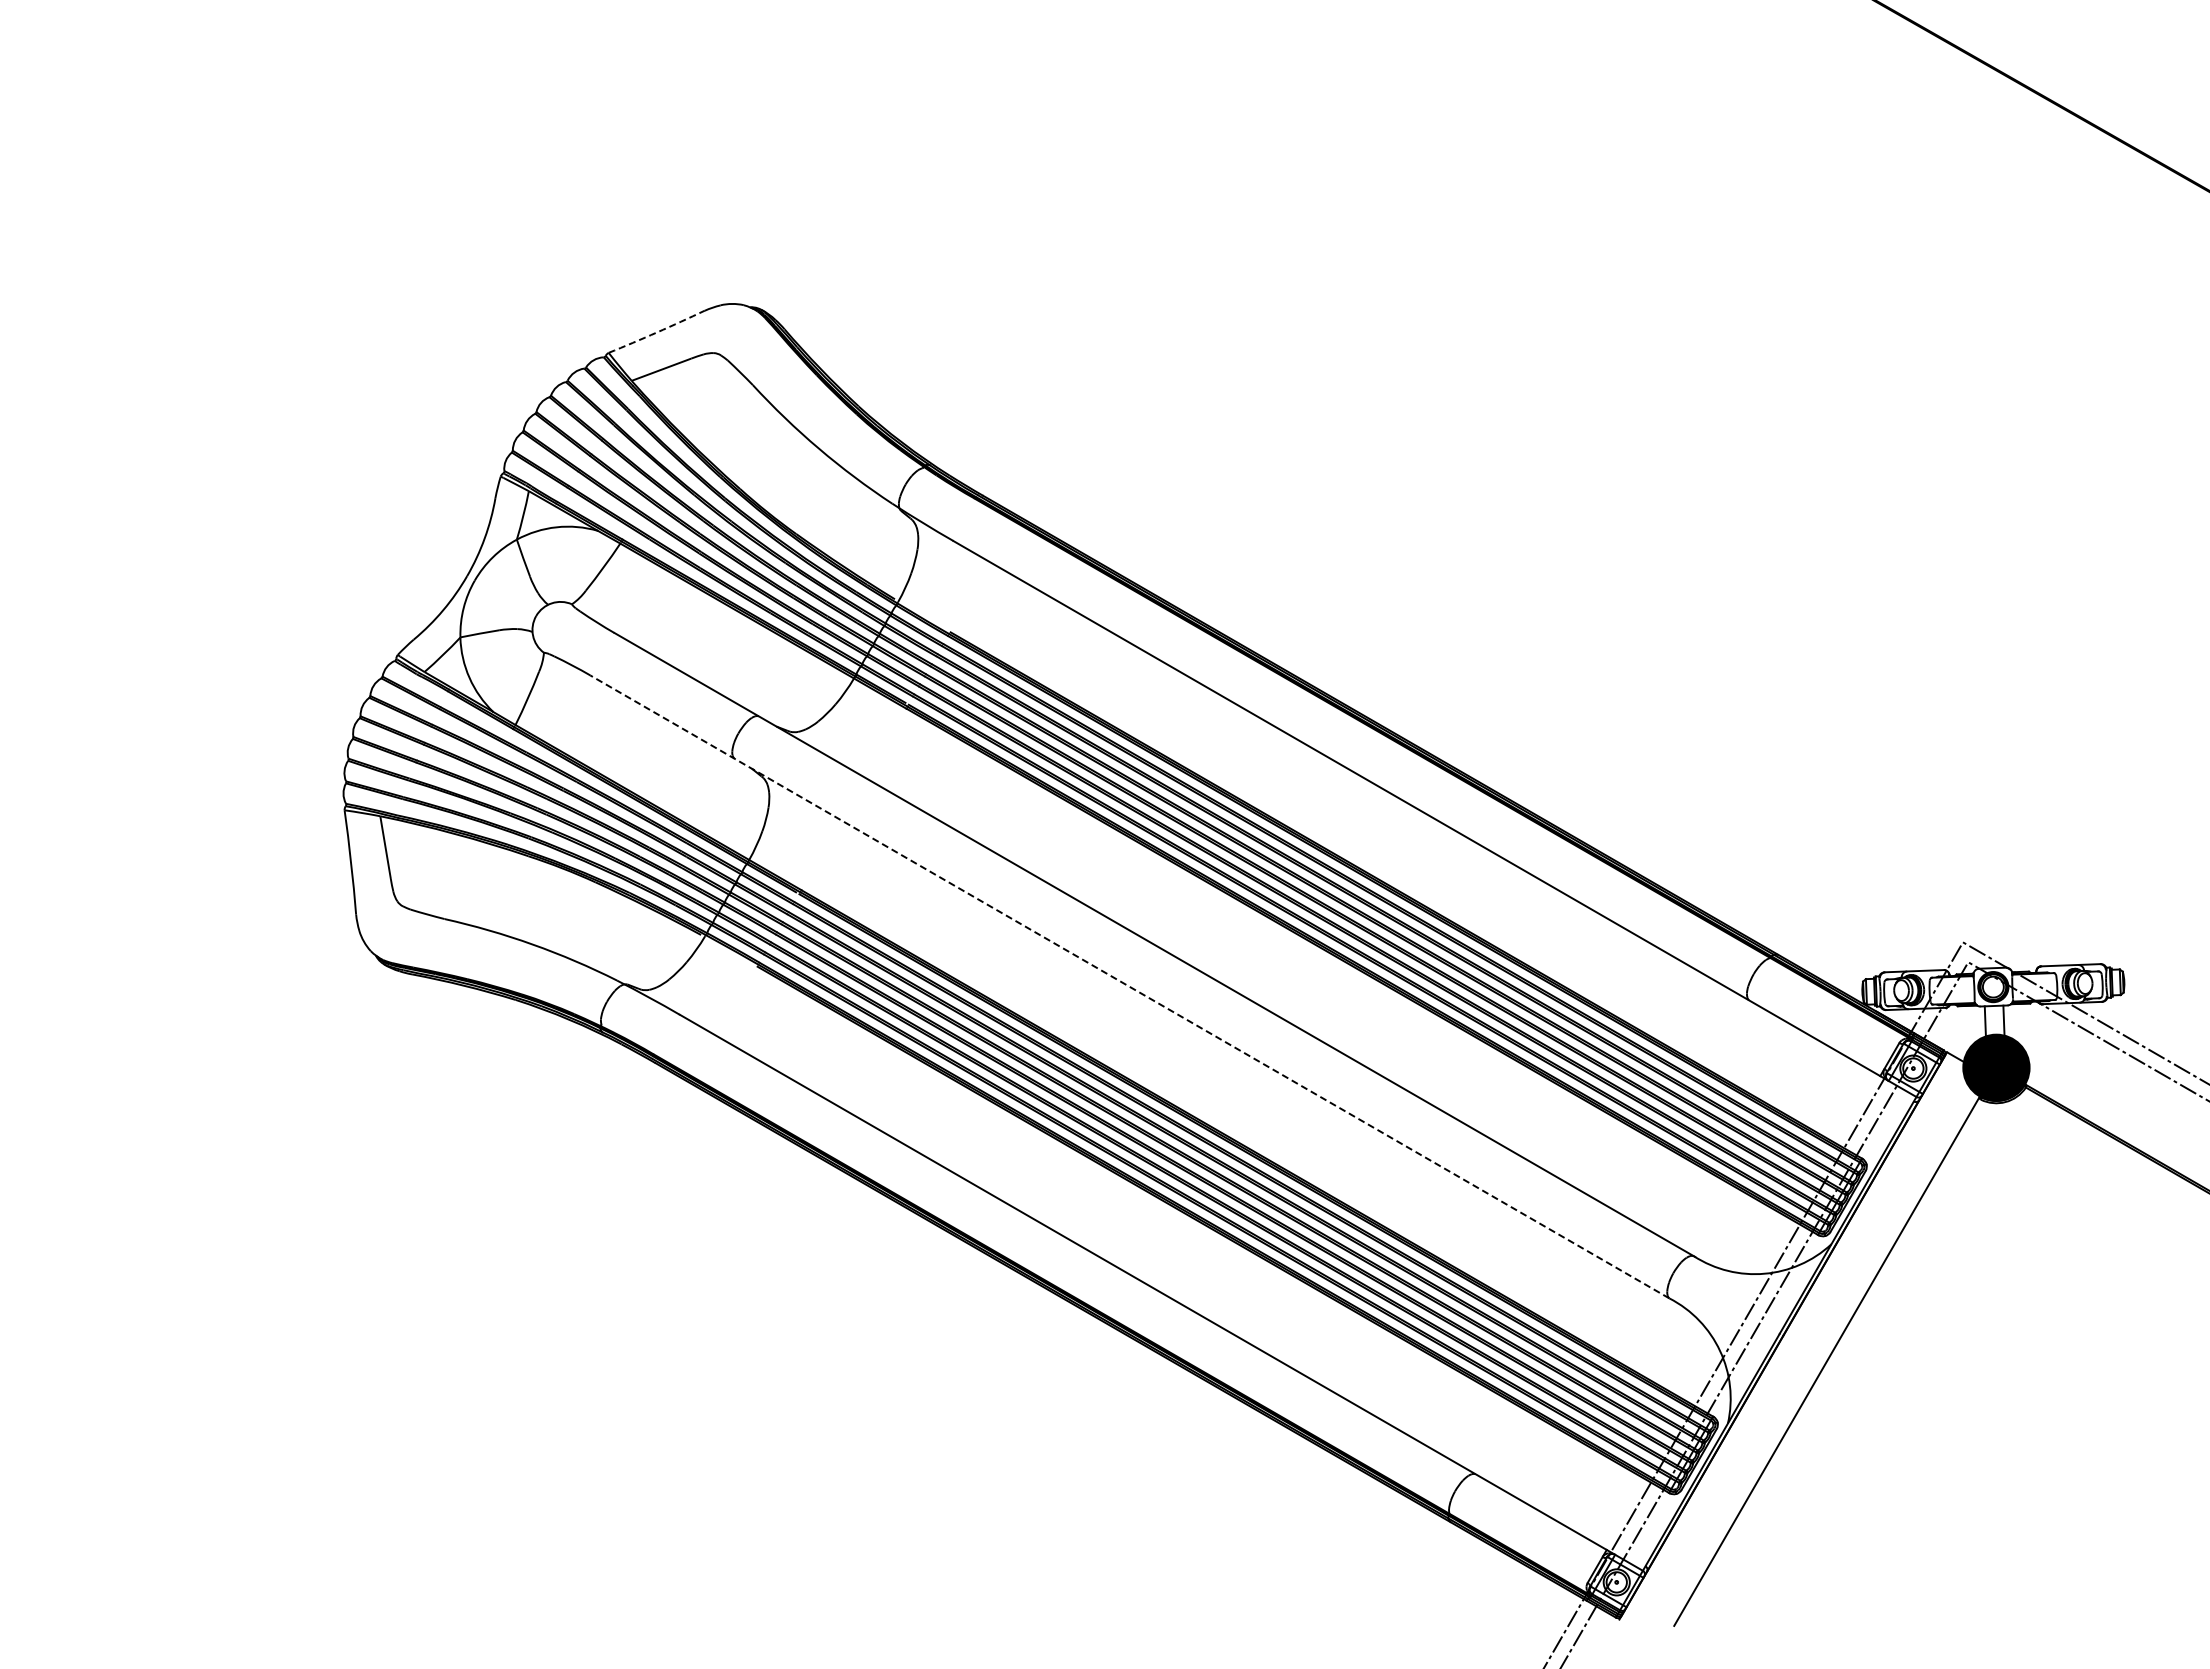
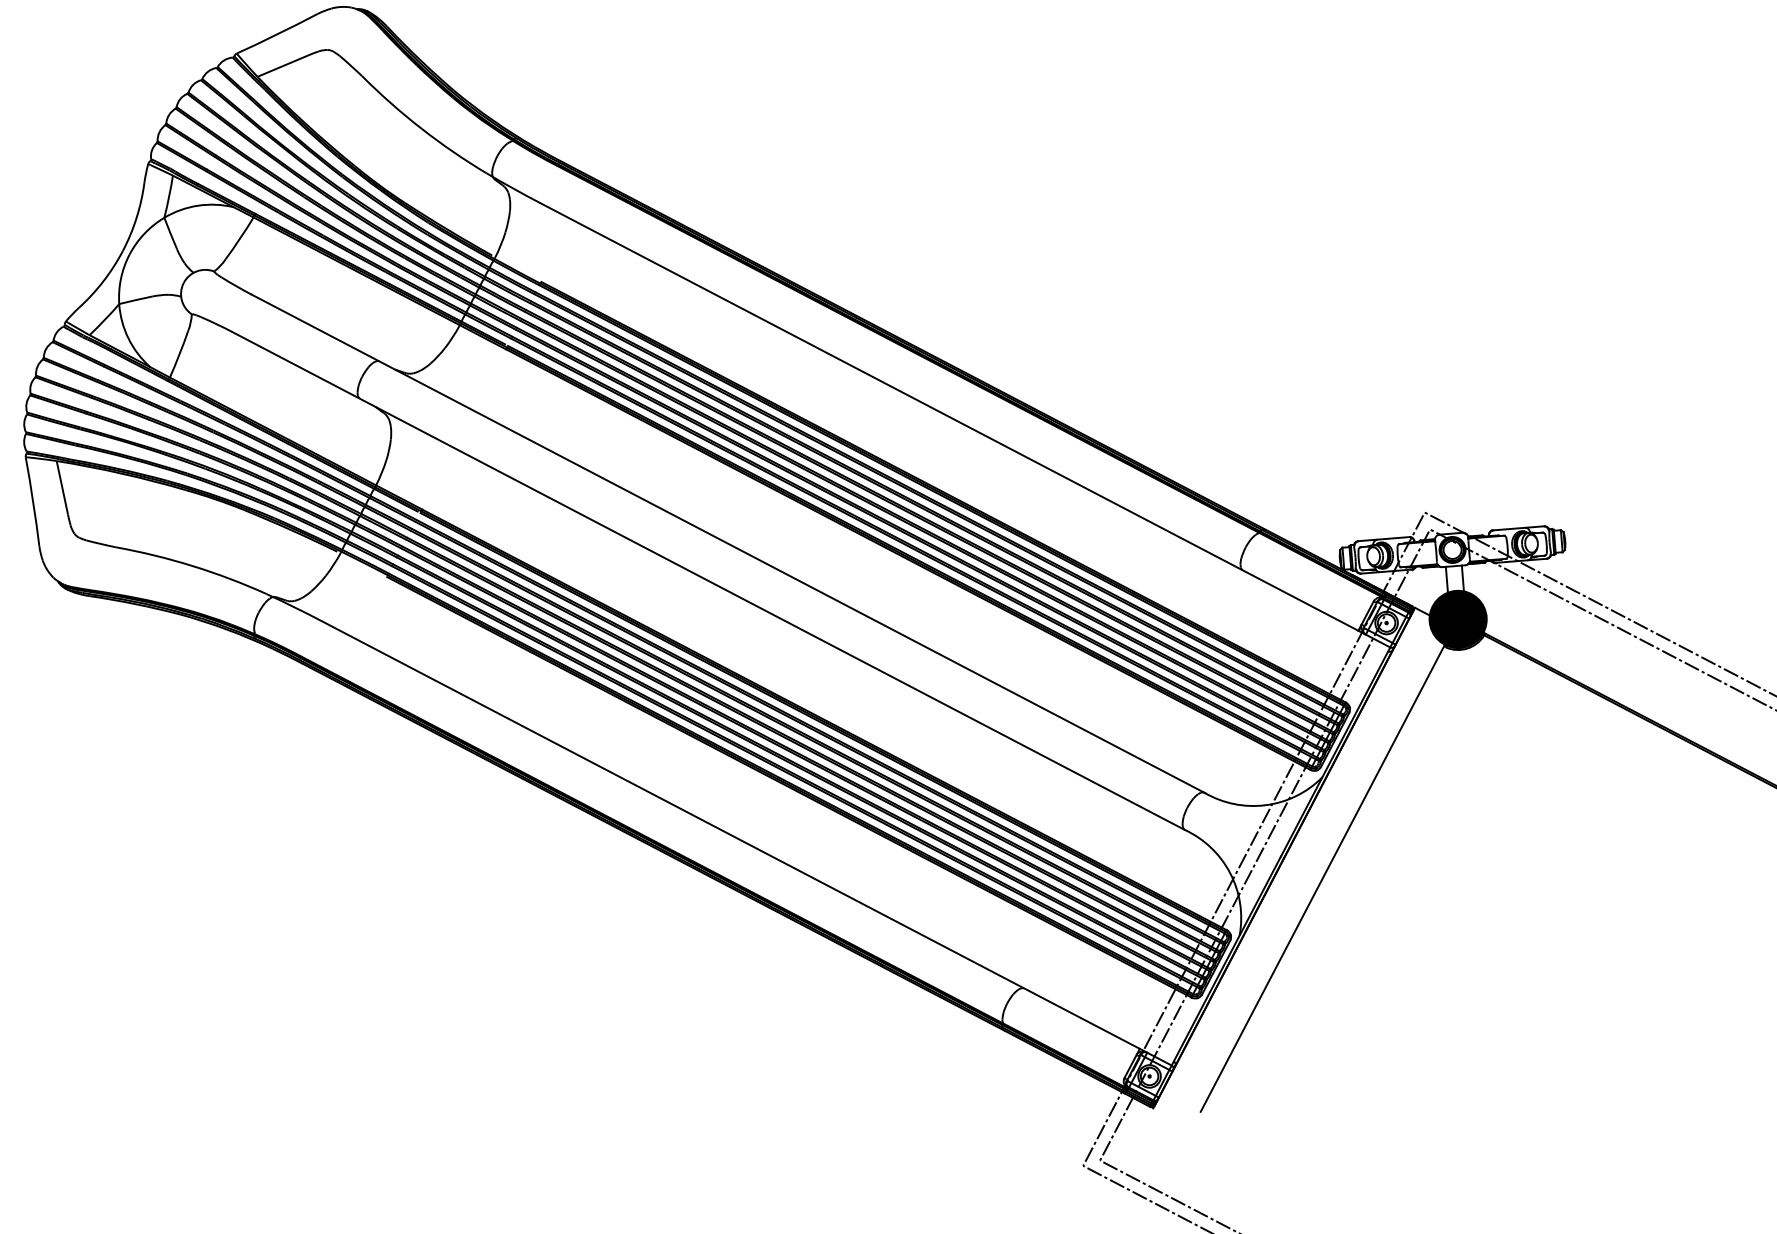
arc: (657, 332) -> (278, 34), dashed -> solid
line: (1129, 986) -> (708, 580), dashed -> solid

